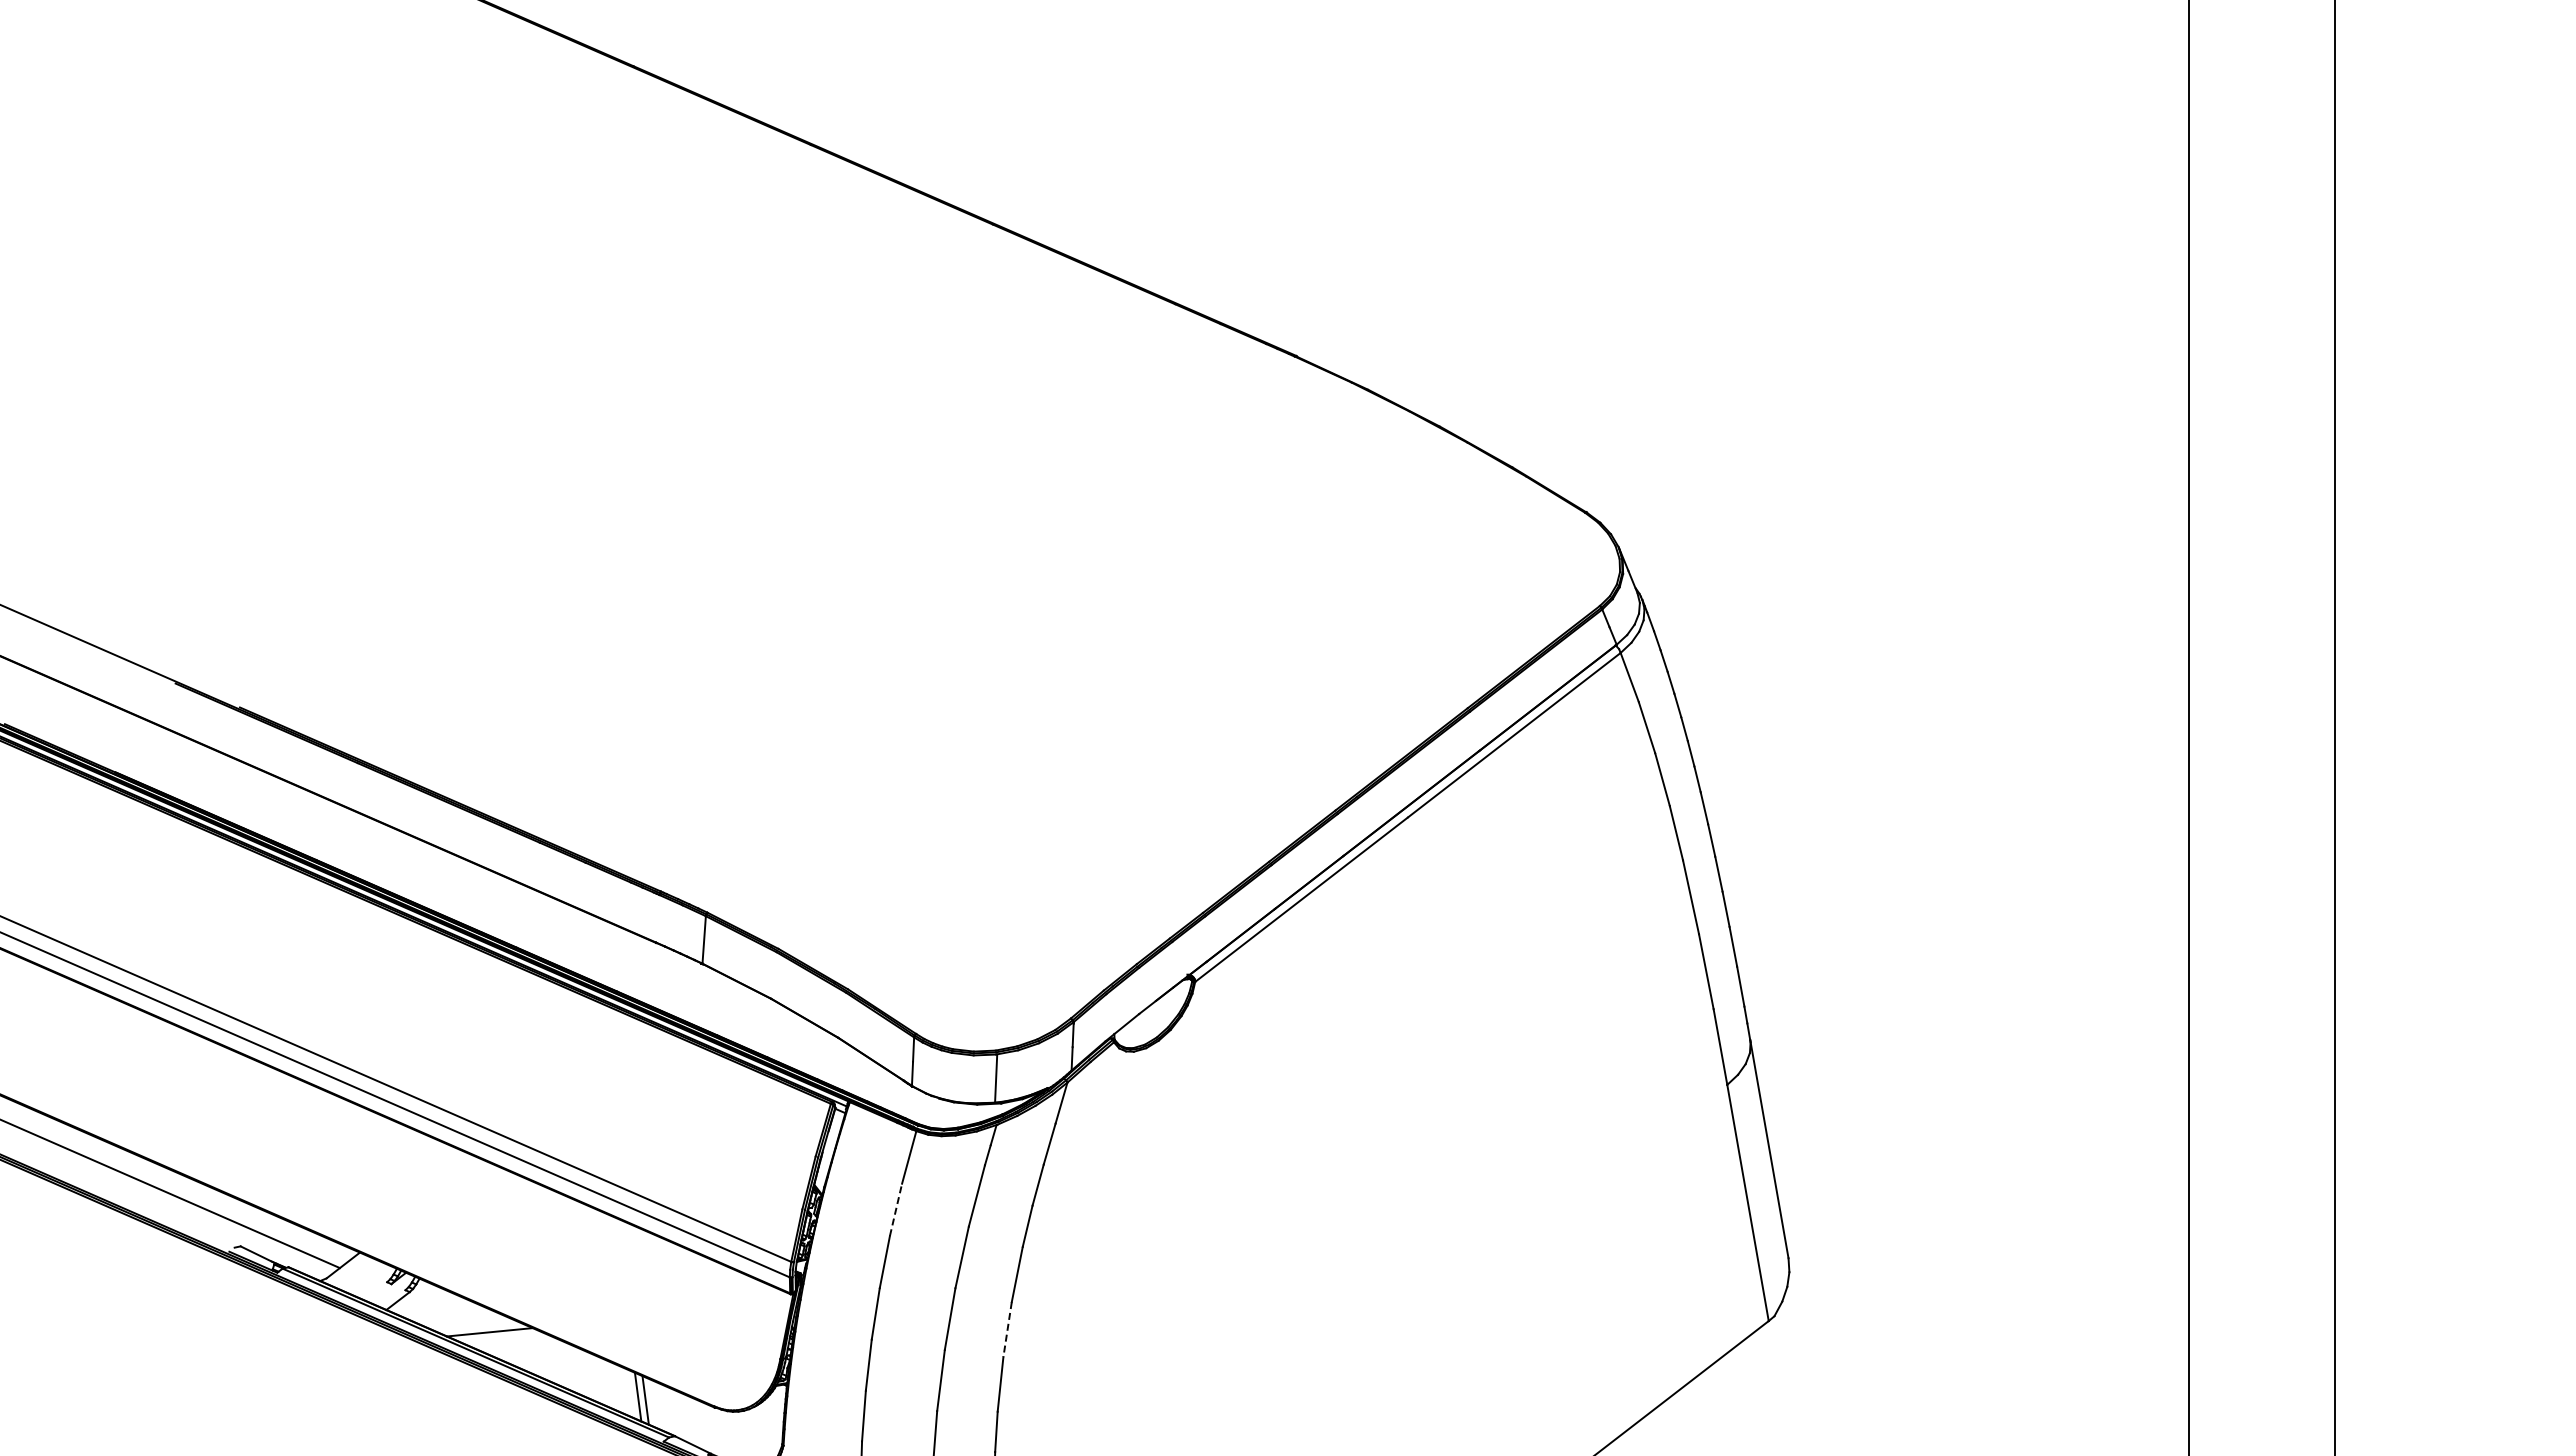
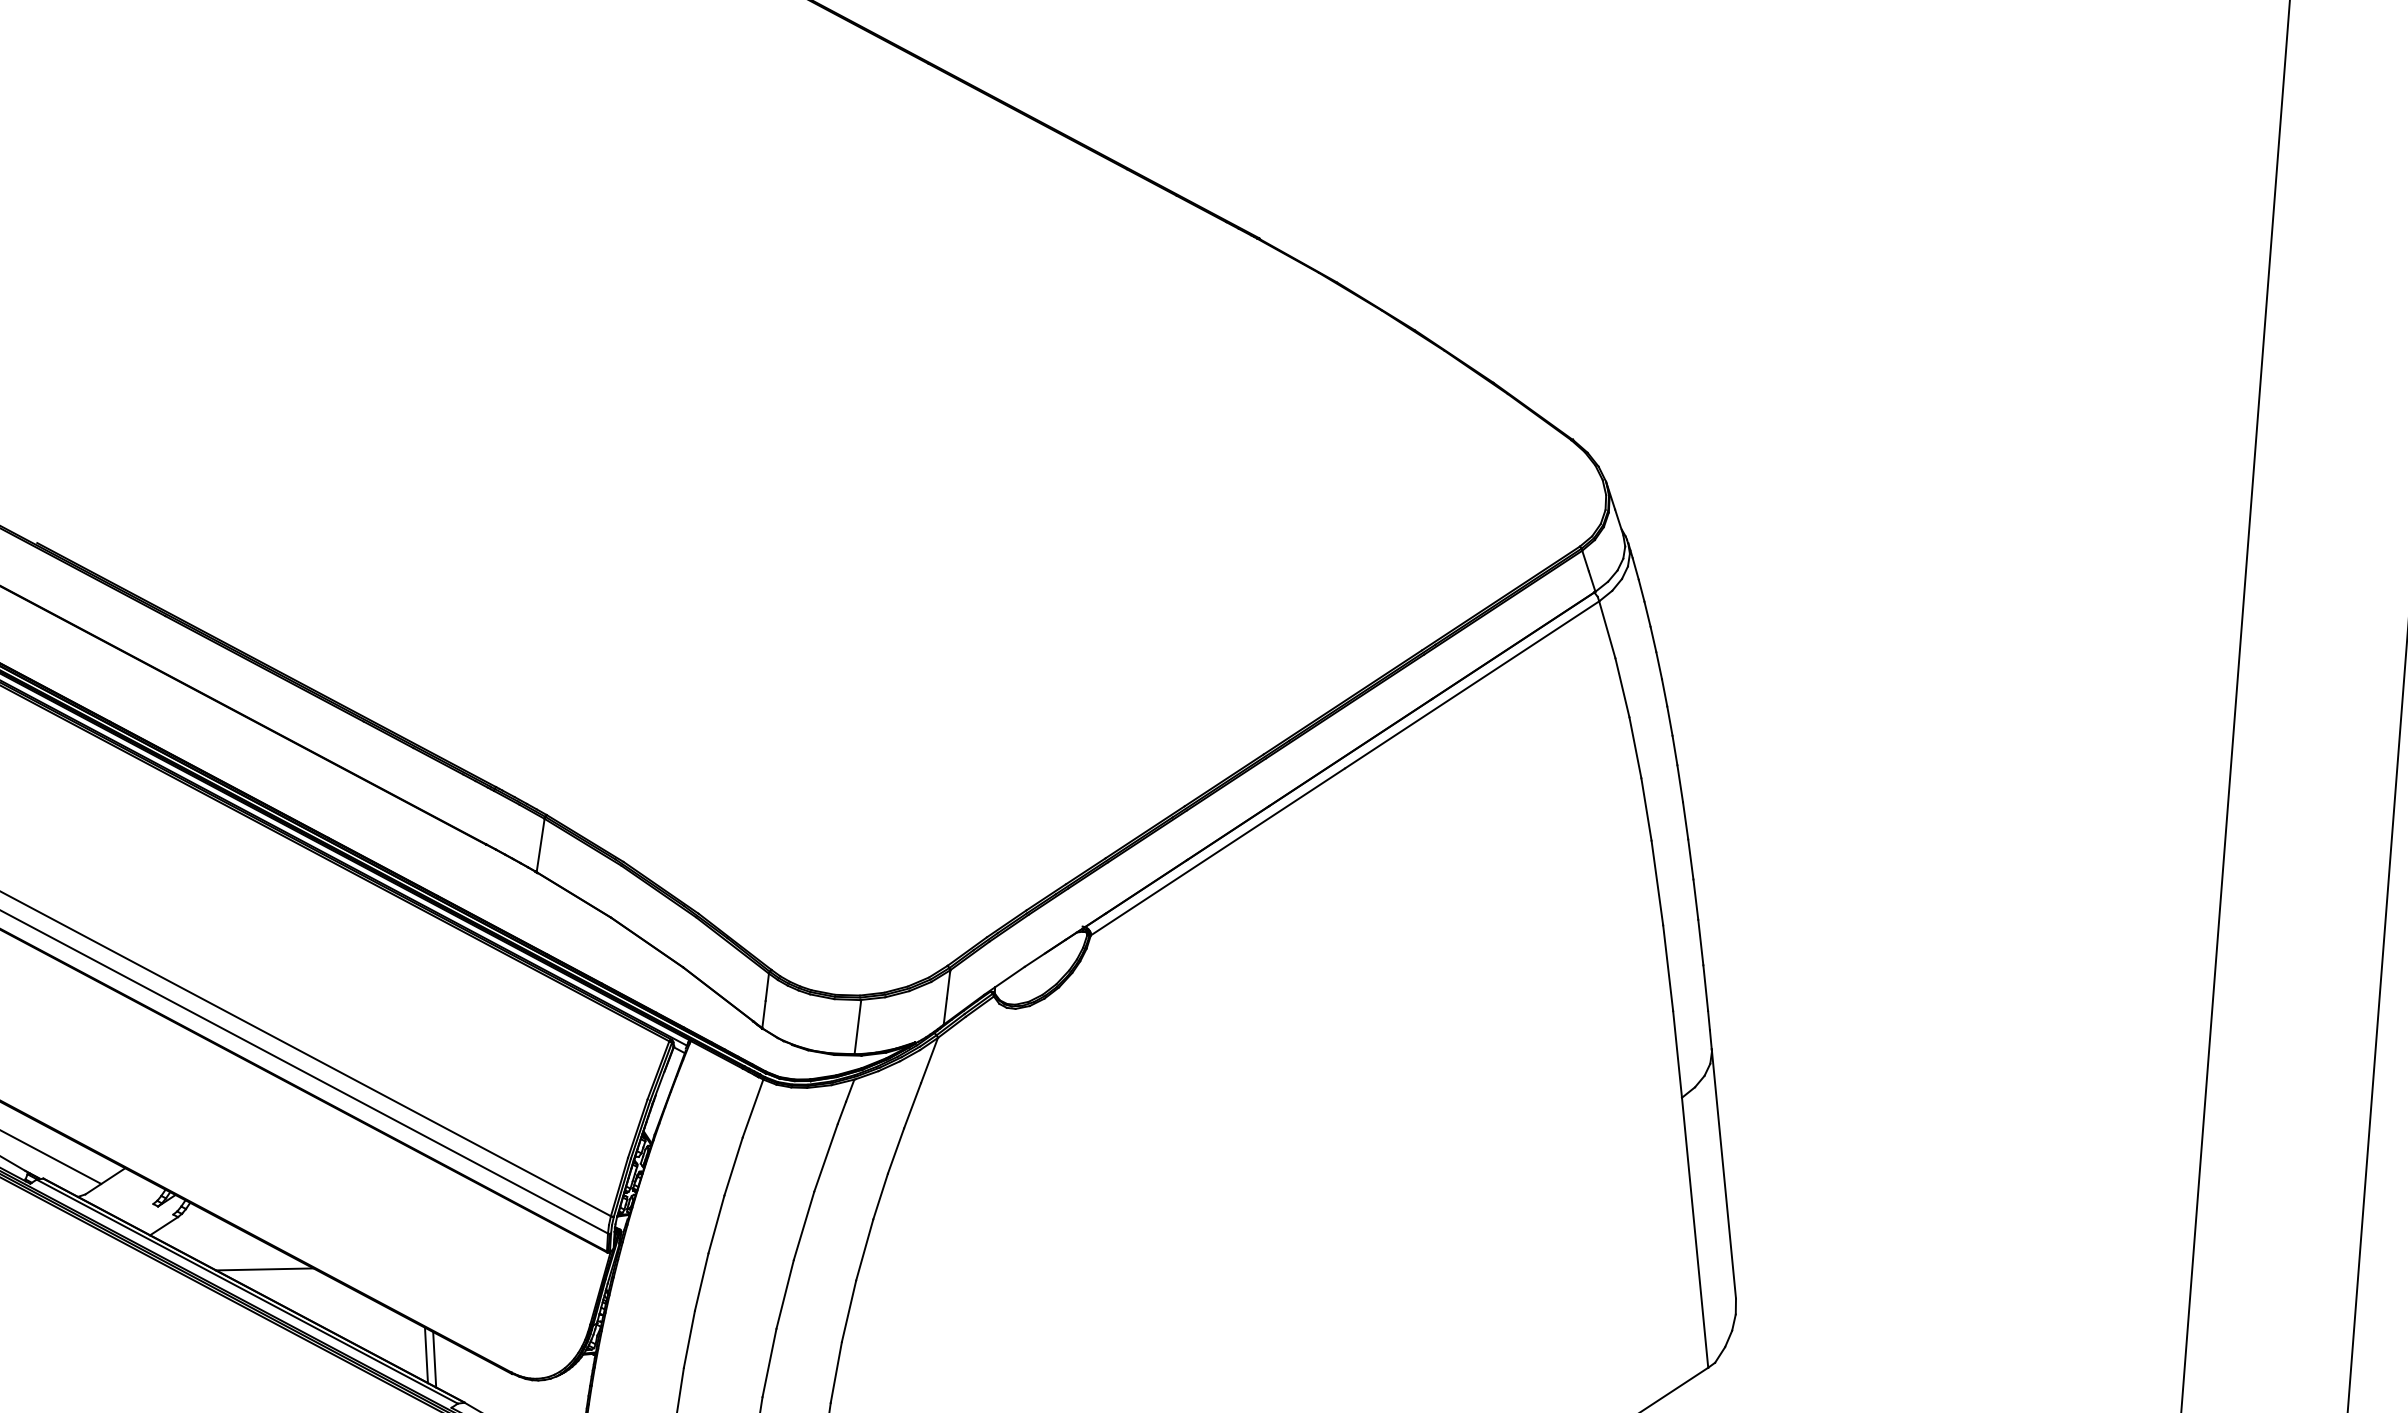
line: (896, 1209) -> (734, 1166), dashed -> solid
line: (1007, 1329) -> (848, 1311), dashed -> solid

